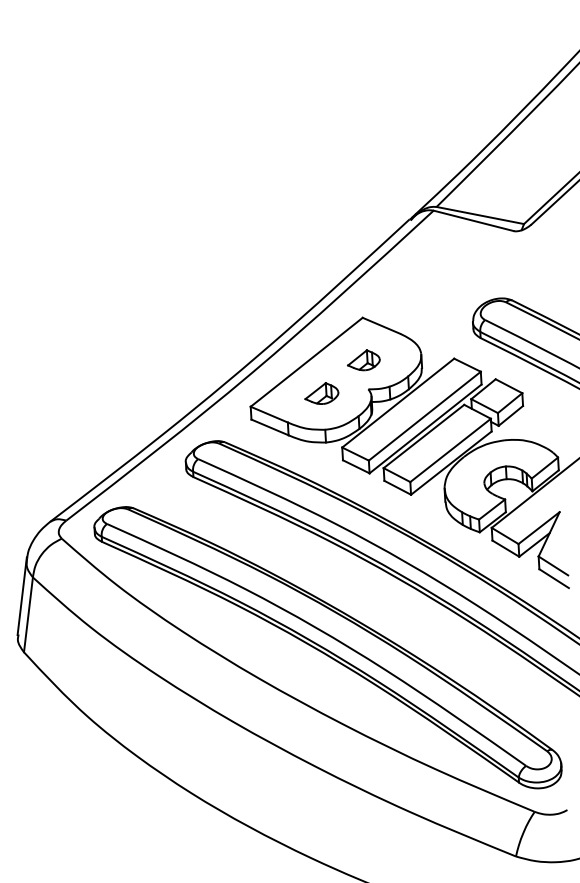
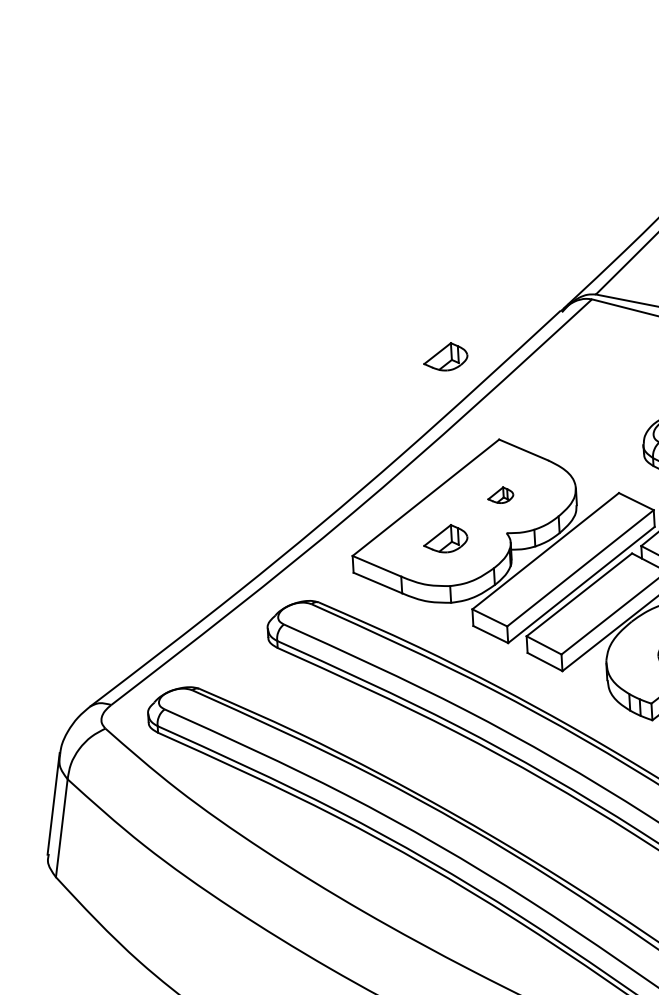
part: (321, 254) -> (445, 356), added
part: (363, 360) -> (500, 495), size x0.6

